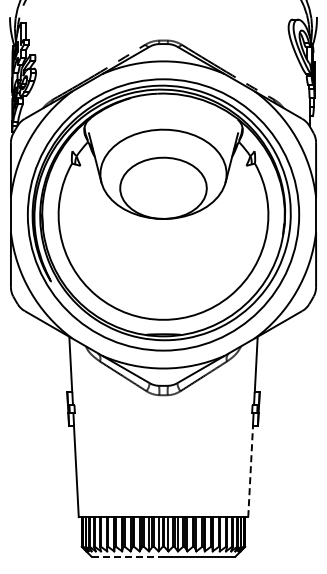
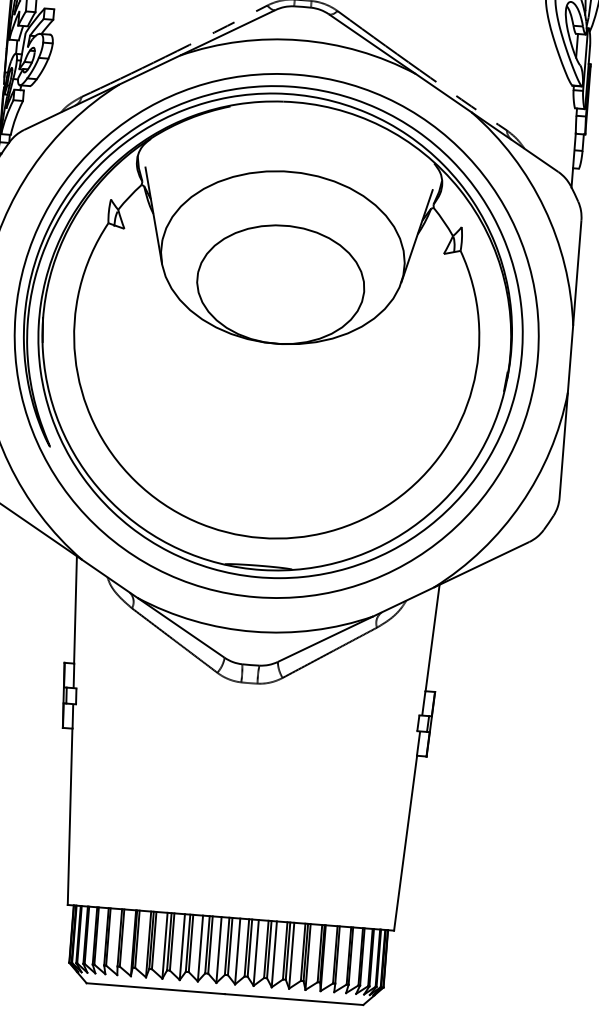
line: (250, 471) -> (405, 843), dashed -> solid
line: (127, 556) -> (155, 988), dashed -> solid

